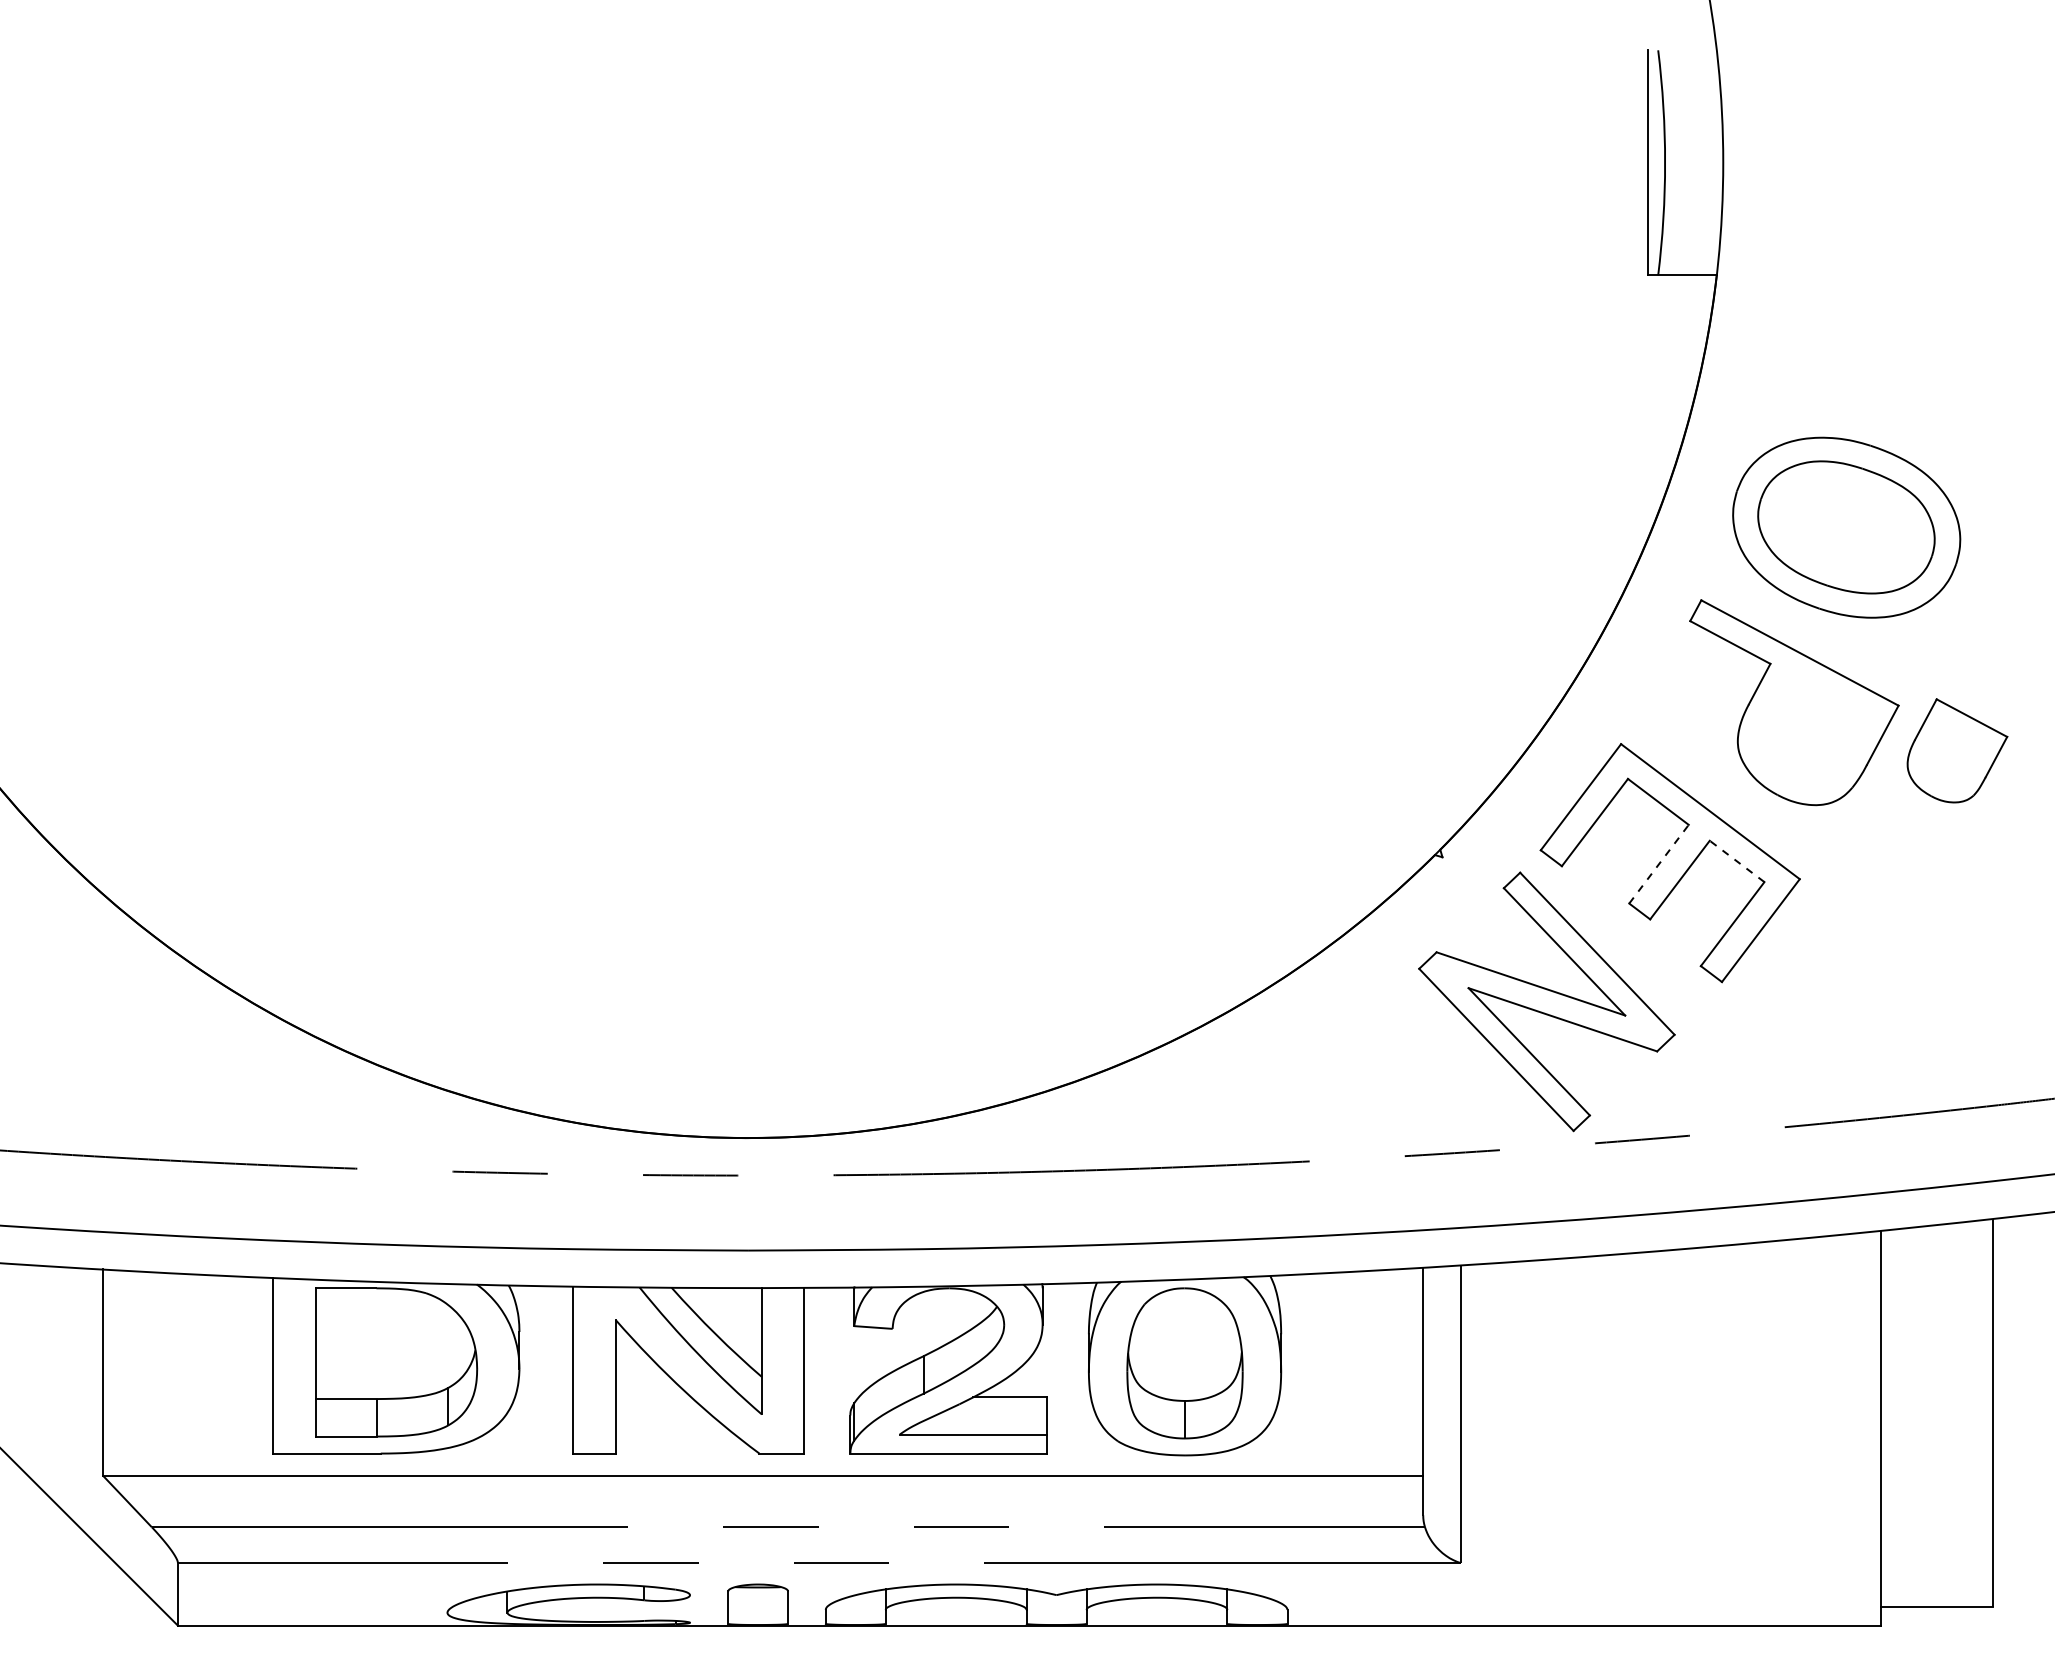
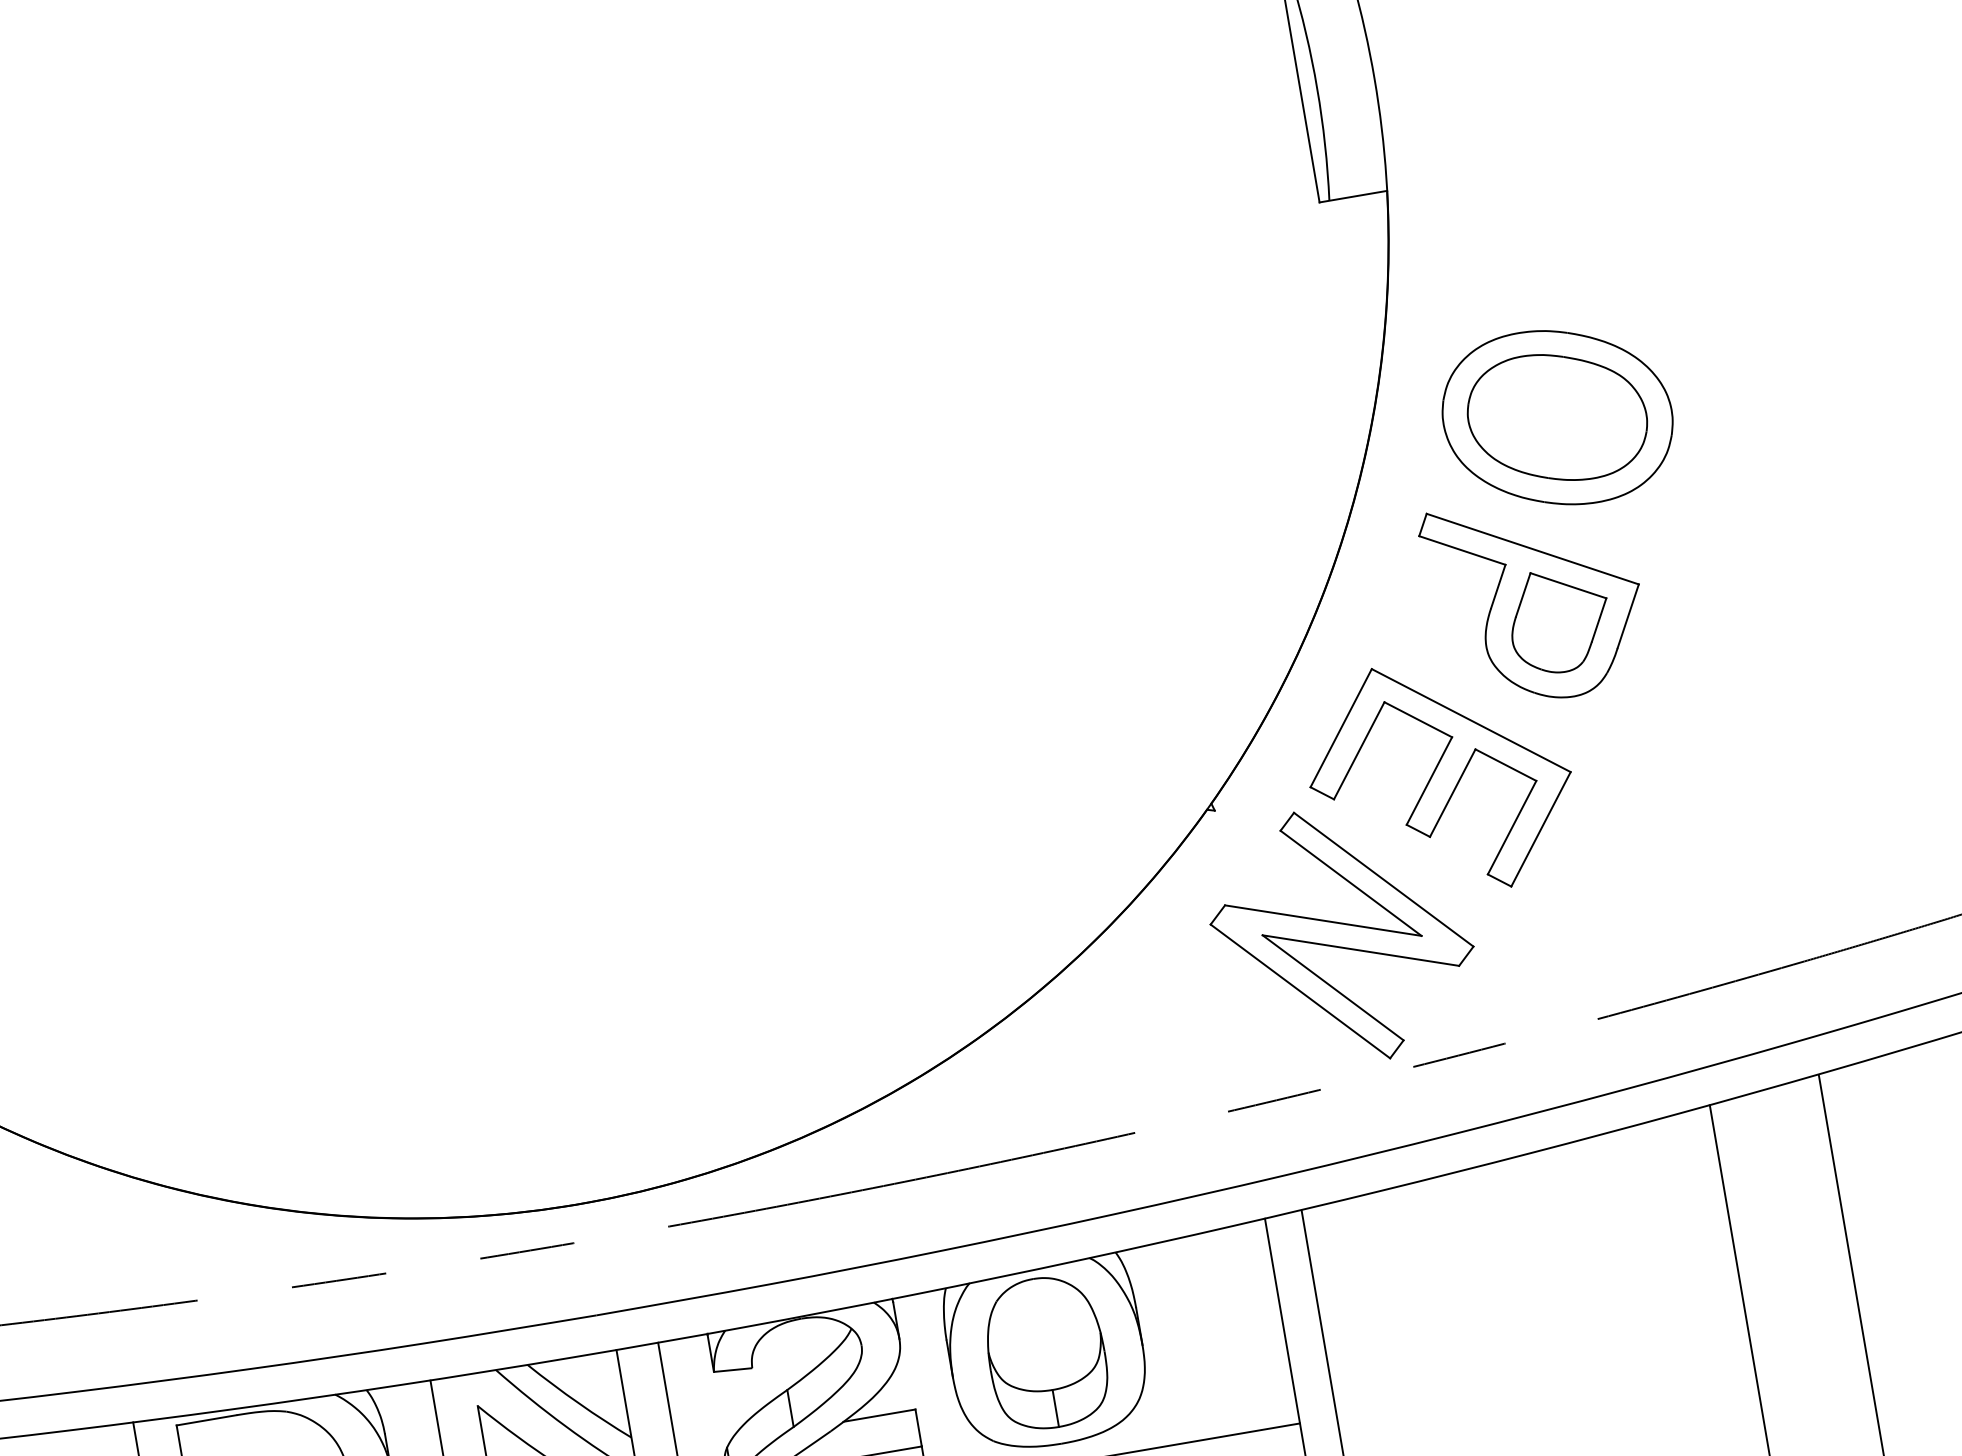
part: (1957, 750) -> (1559, 620), moved
line: (1736, 861) -> (1505, 765), dashed -> solid
line: (1659, 863) -> (1429, 780), dashed -> solid

